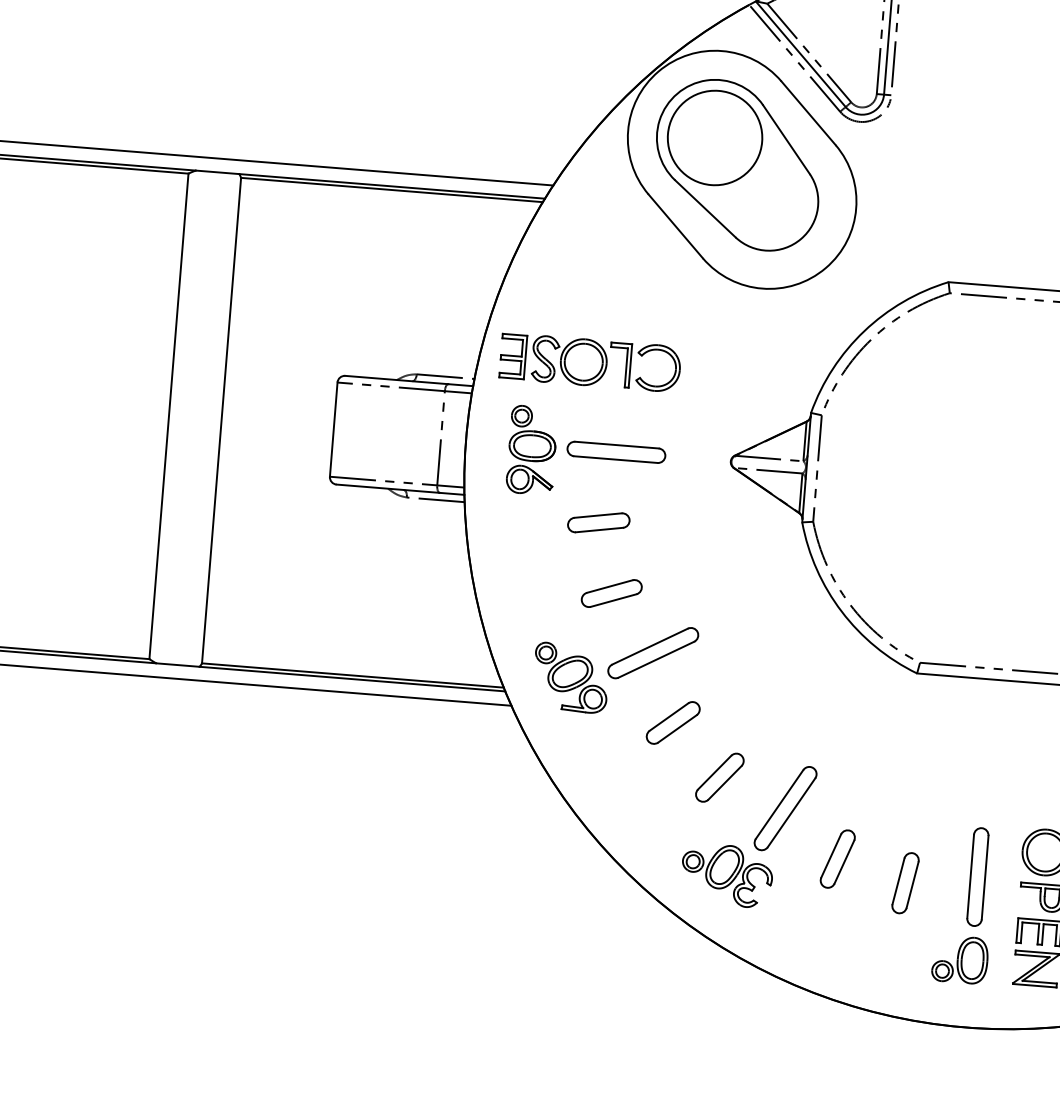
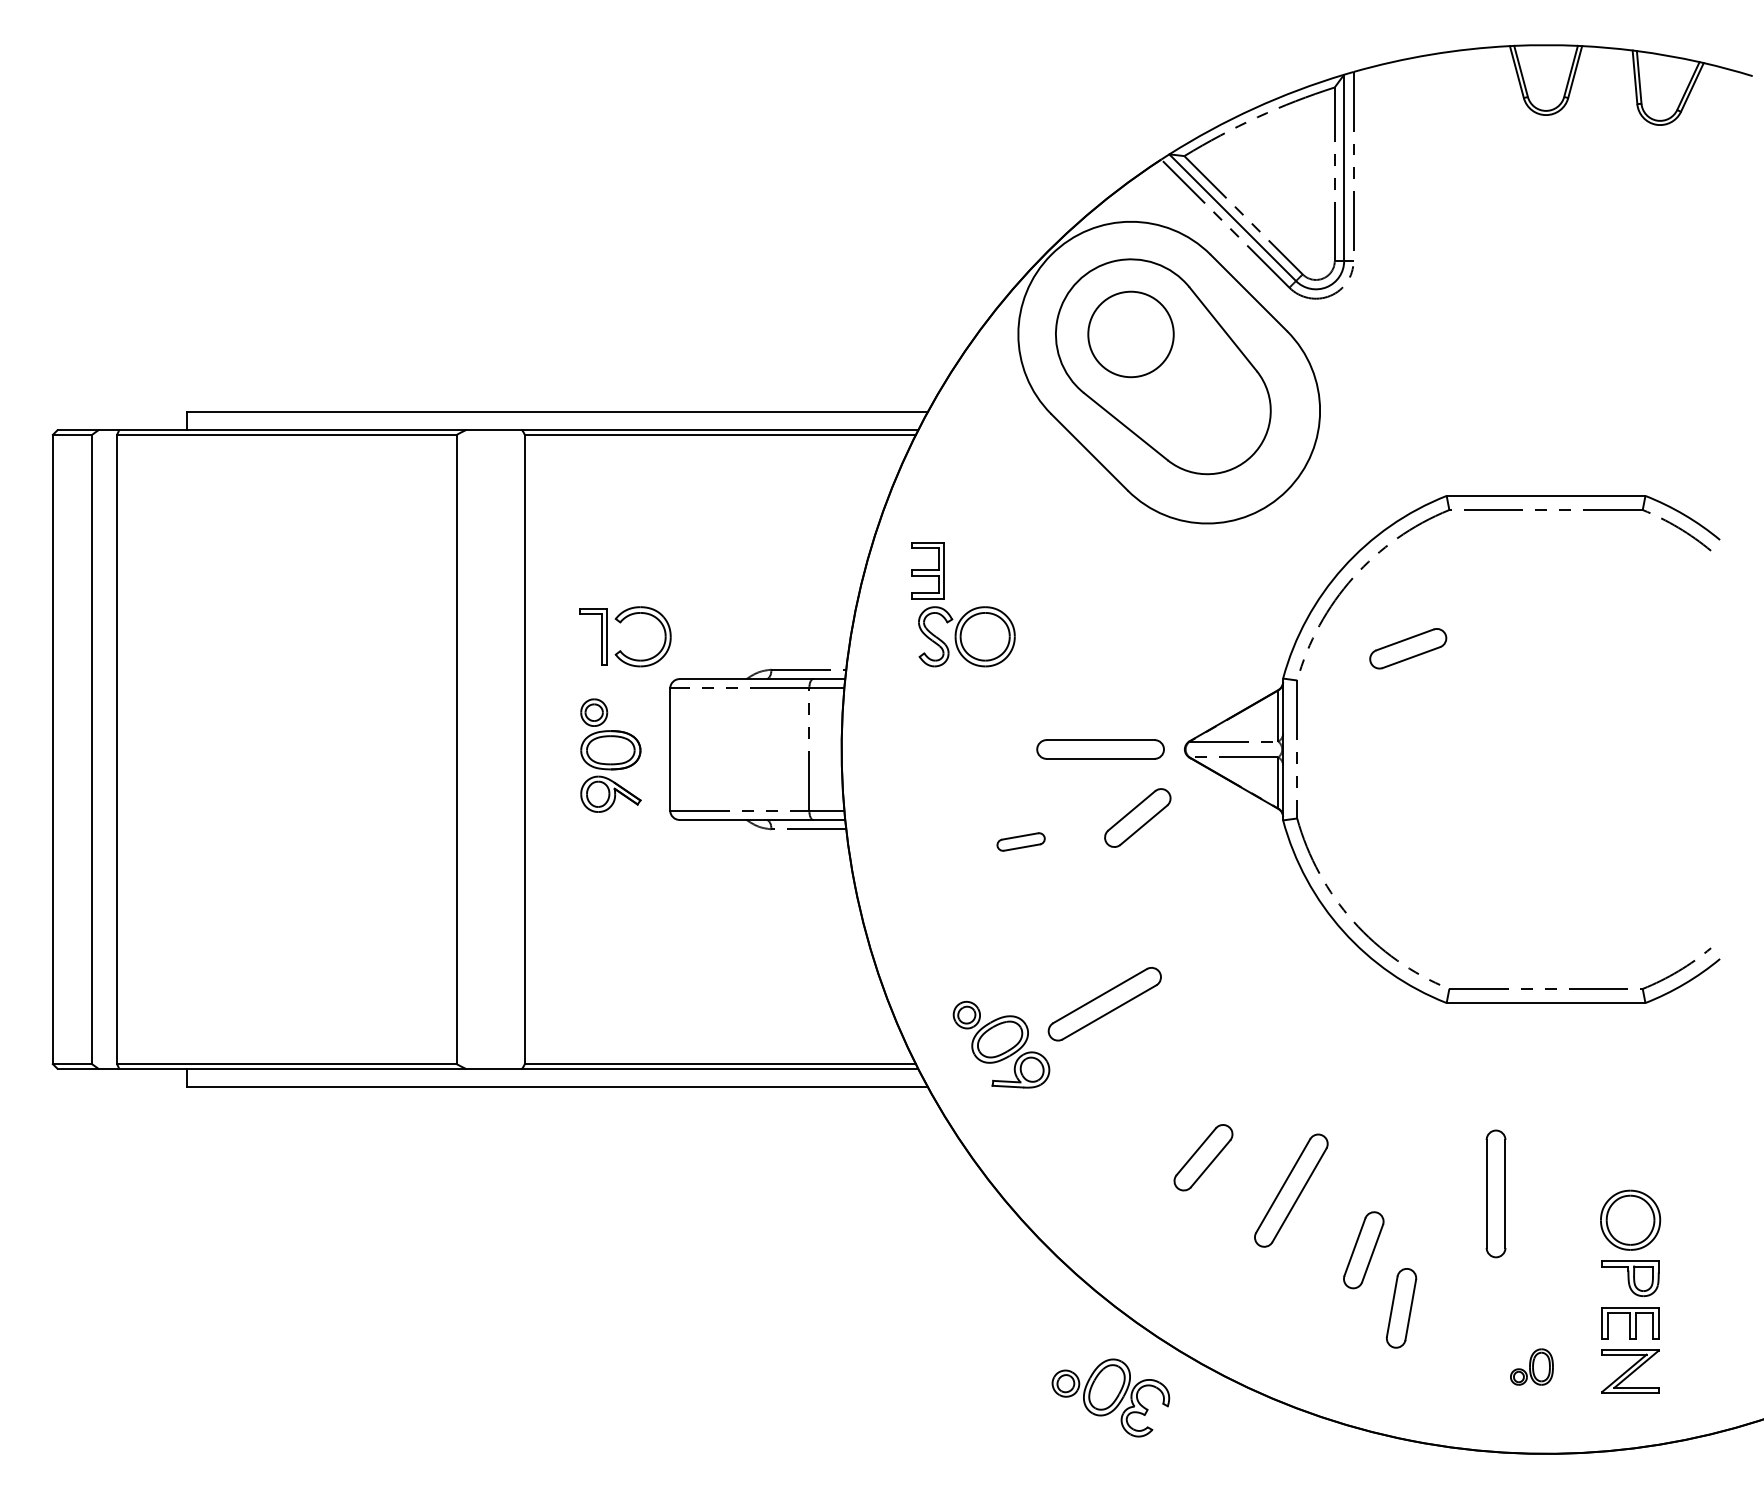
circle: (715, 138) -> (1131, 334), size x0.7
part: (513, 356) -> (927, 570), moved
part: (641, 356) -> (620, 623), moved
part: (531, 450) -> (610, 755), moved
part: (616, 452) -> (1100, 749), moved
part: (598, 522) -> (1020, 841), size x0.6
part: (611, 593) -> (1408, 648), moved
part: (673, 722) -> (1137, 817), moved
part: (726, 875) -> (1110, 1397), moved
part: (977, 876) -> (1495, 1193), moved
part: (905, 883) -> (1401, 1308), moved
part: (959, 959) -> (1531, 1366), size x0.6

